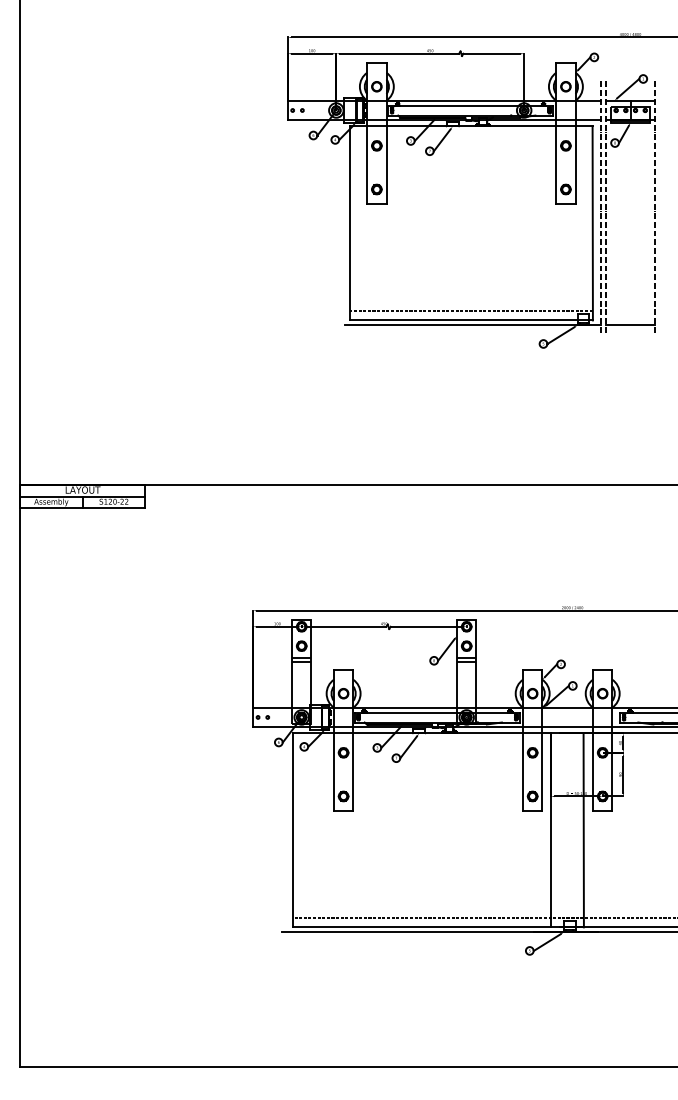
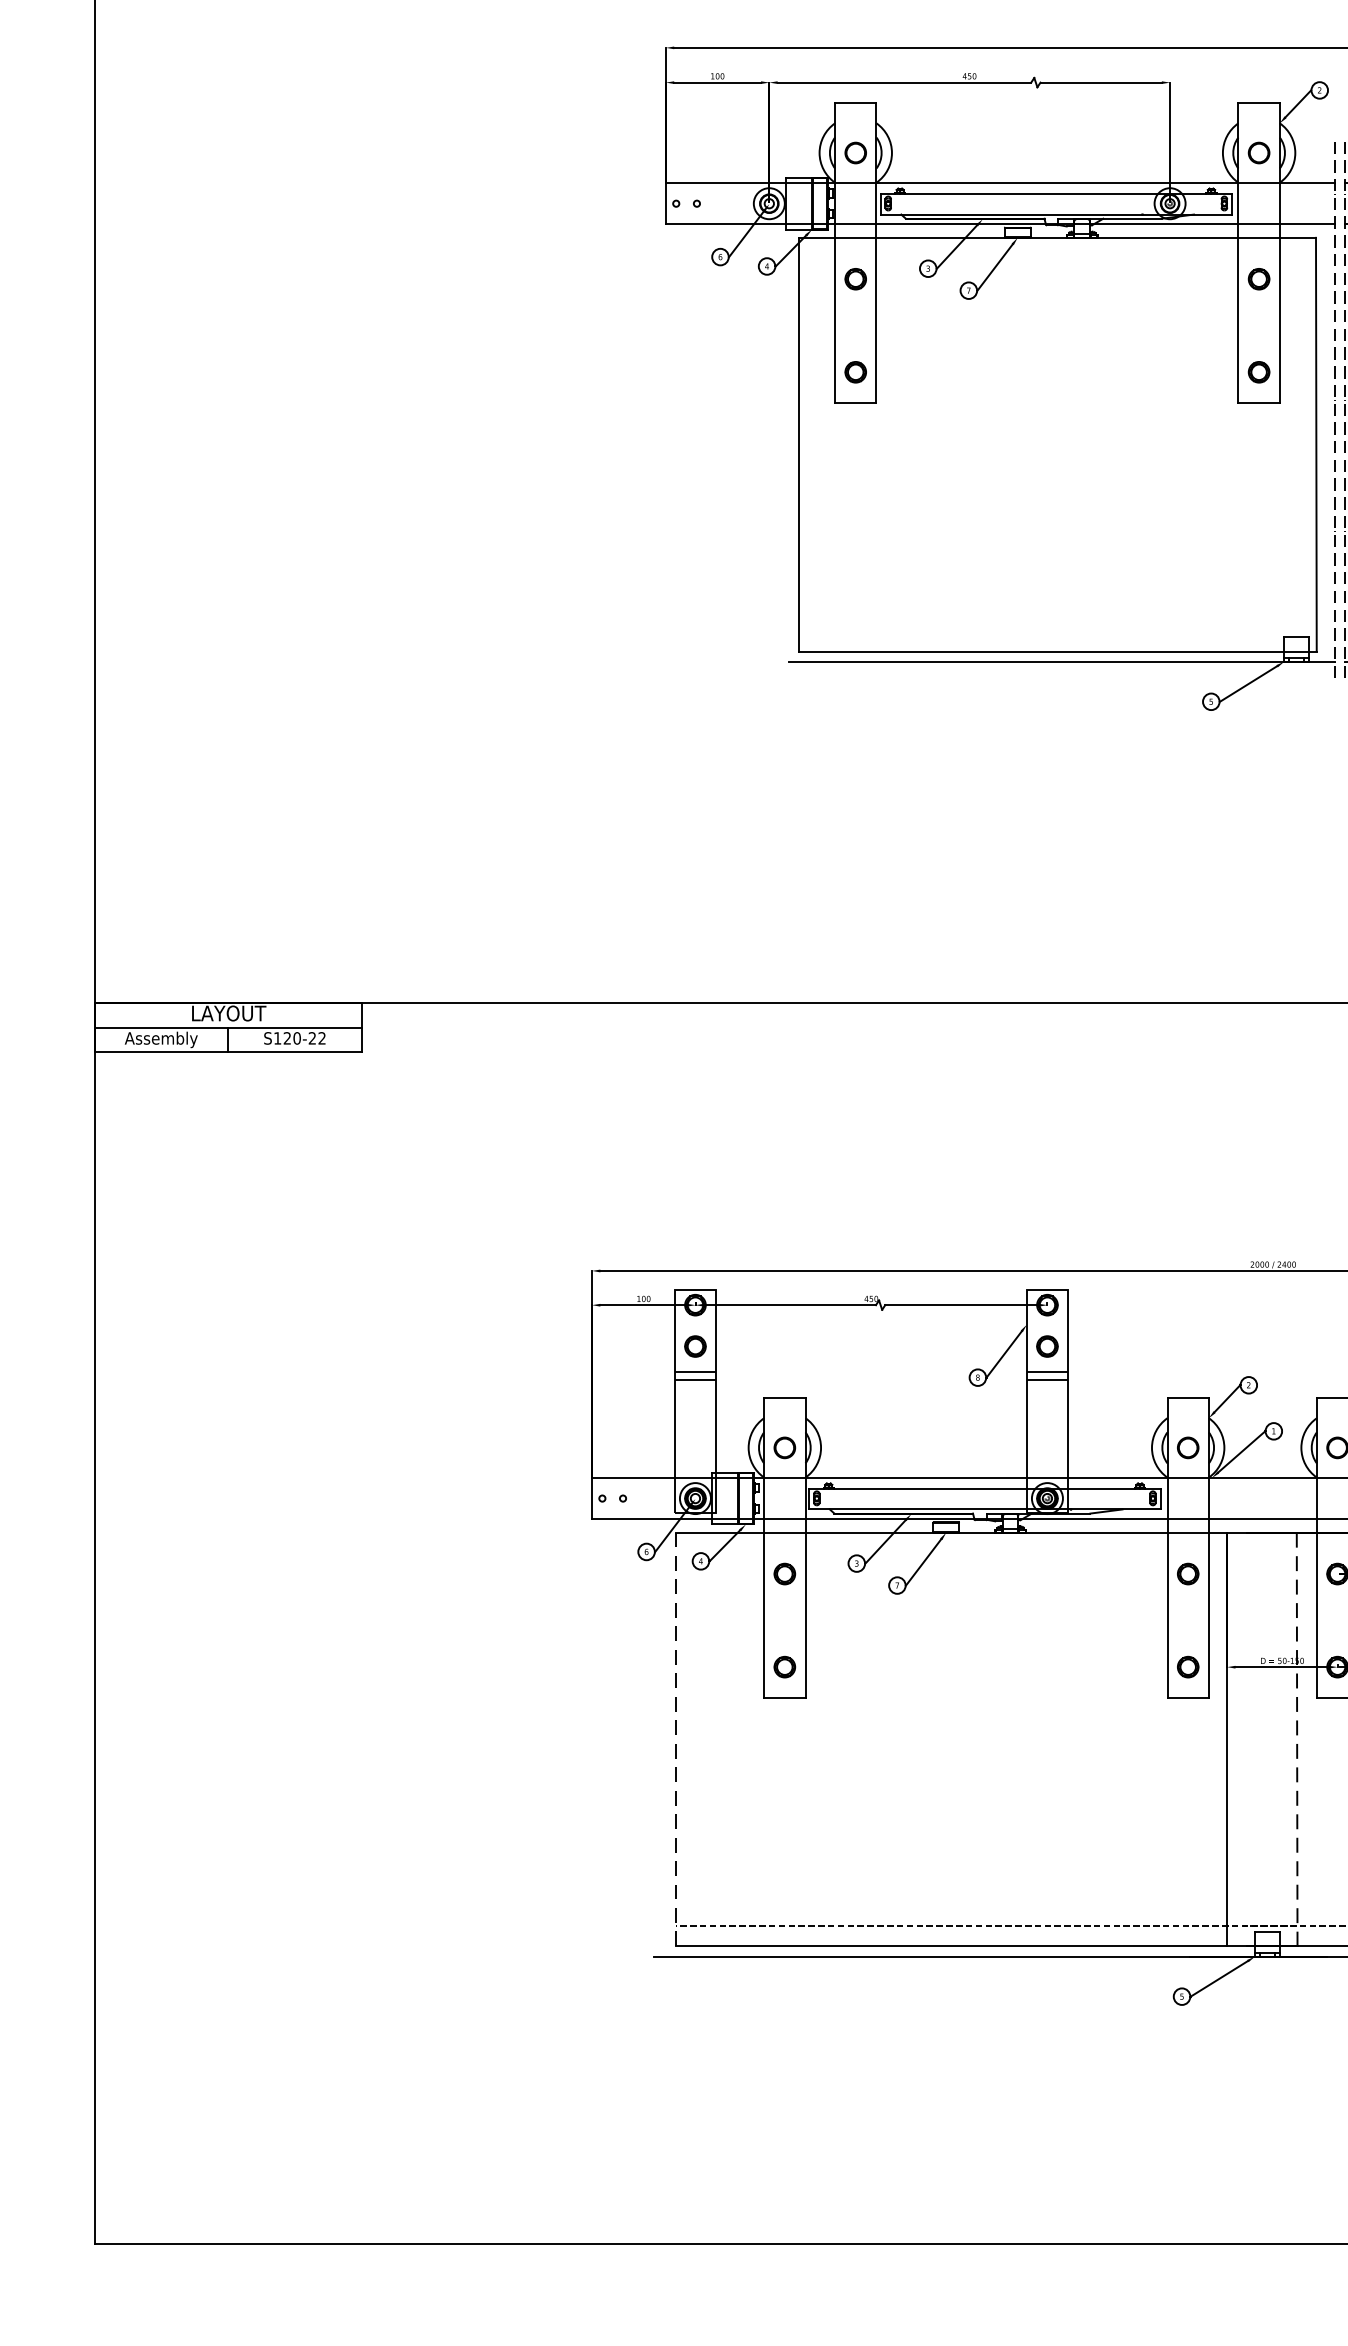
line: (471, 310) -> (1057, 630), removed
line: (292, 830) -> (675, 1739), solid -> dashed
line: (583, 830) -> (1296, 1739), solid -> dashed

